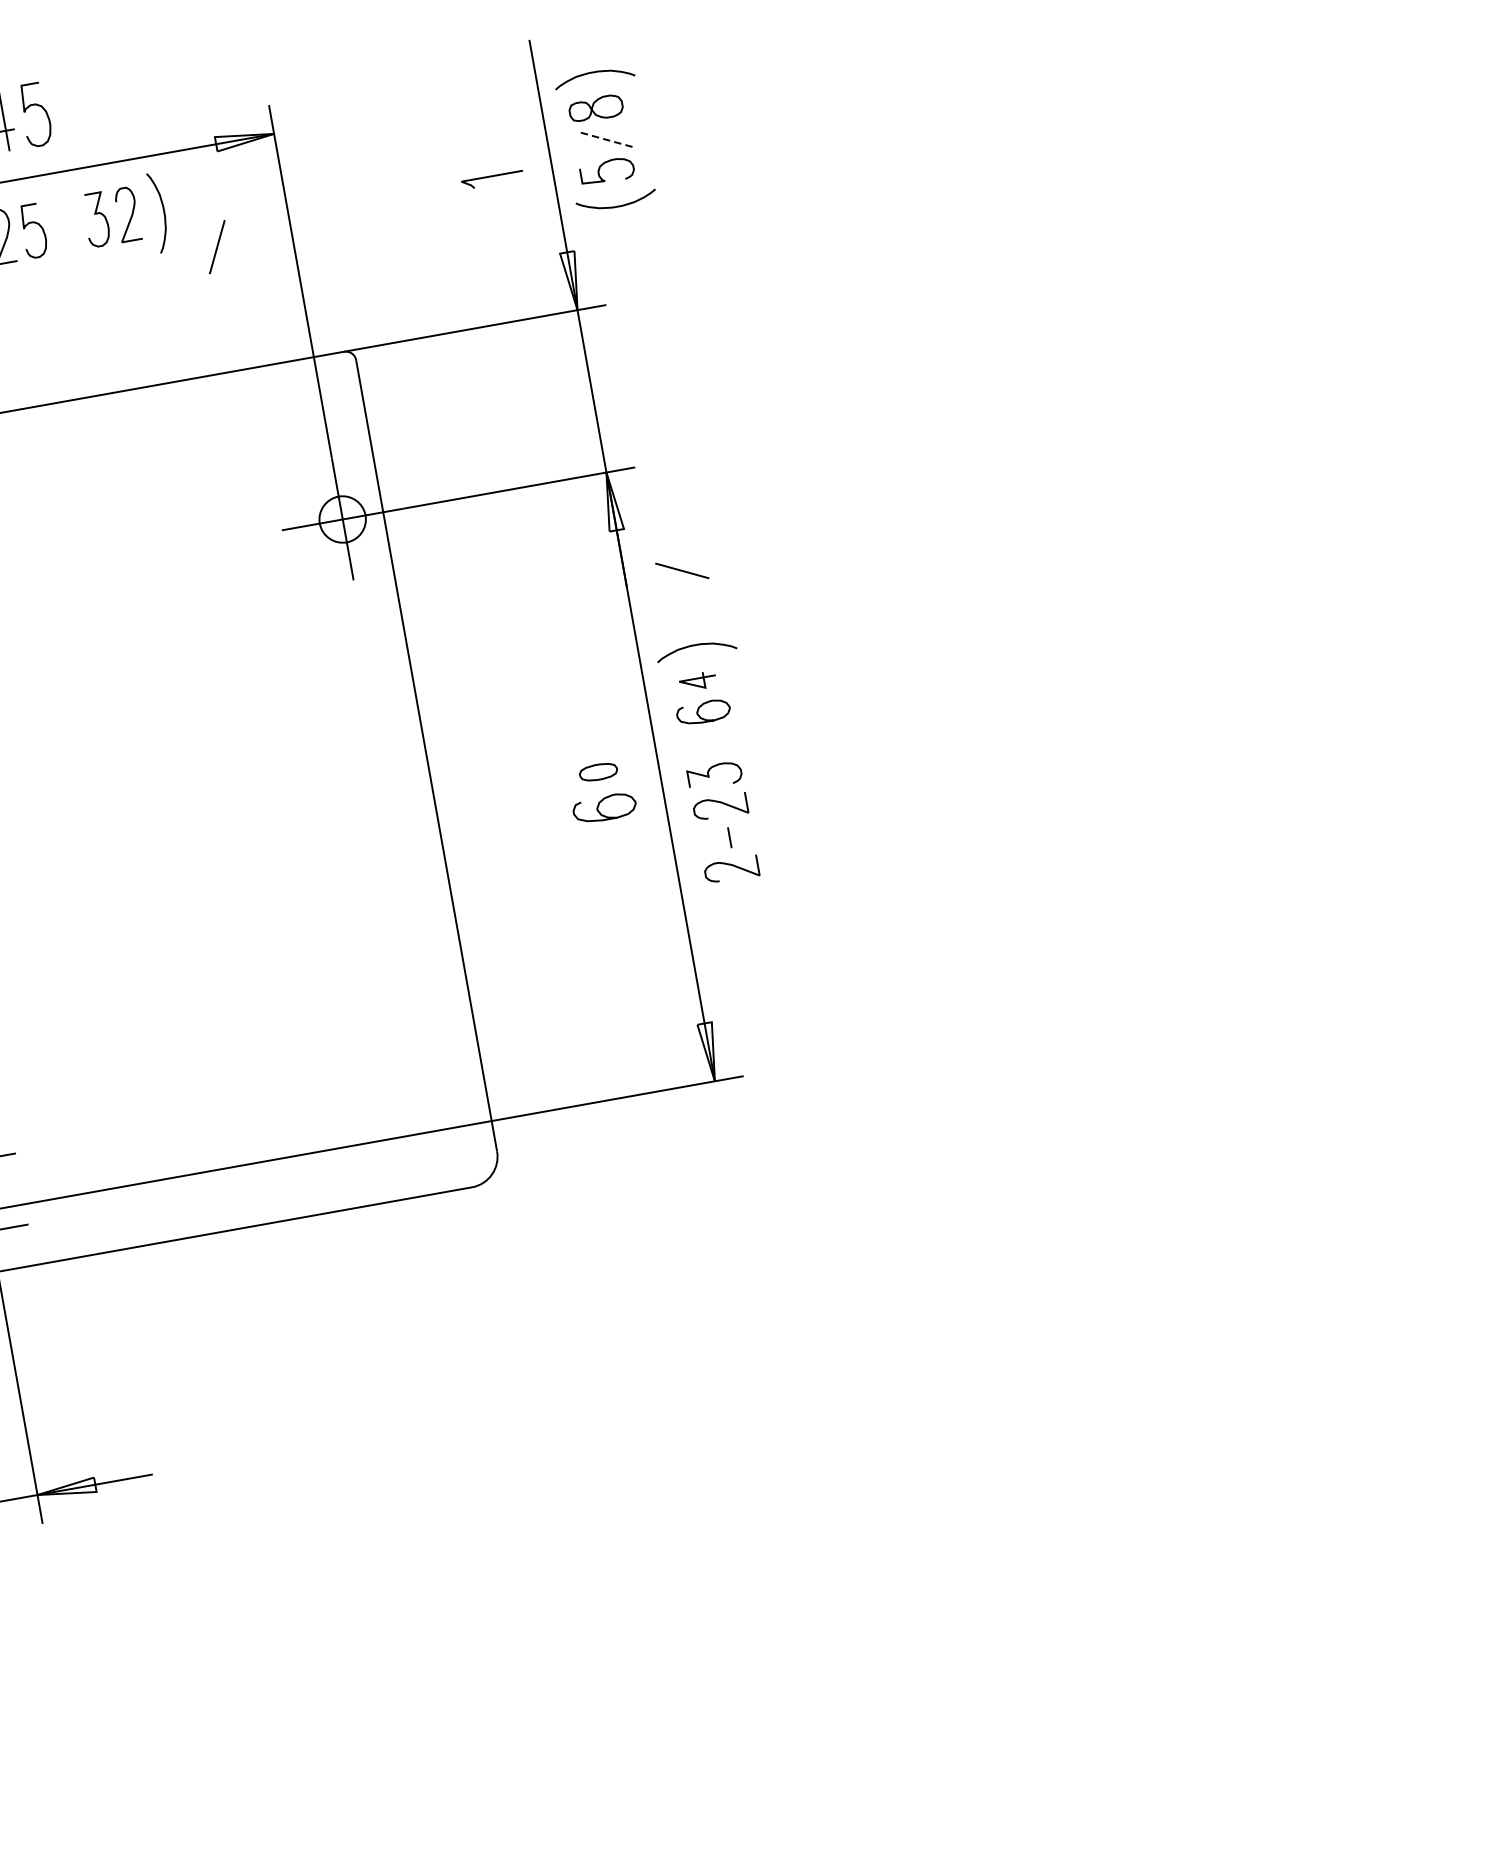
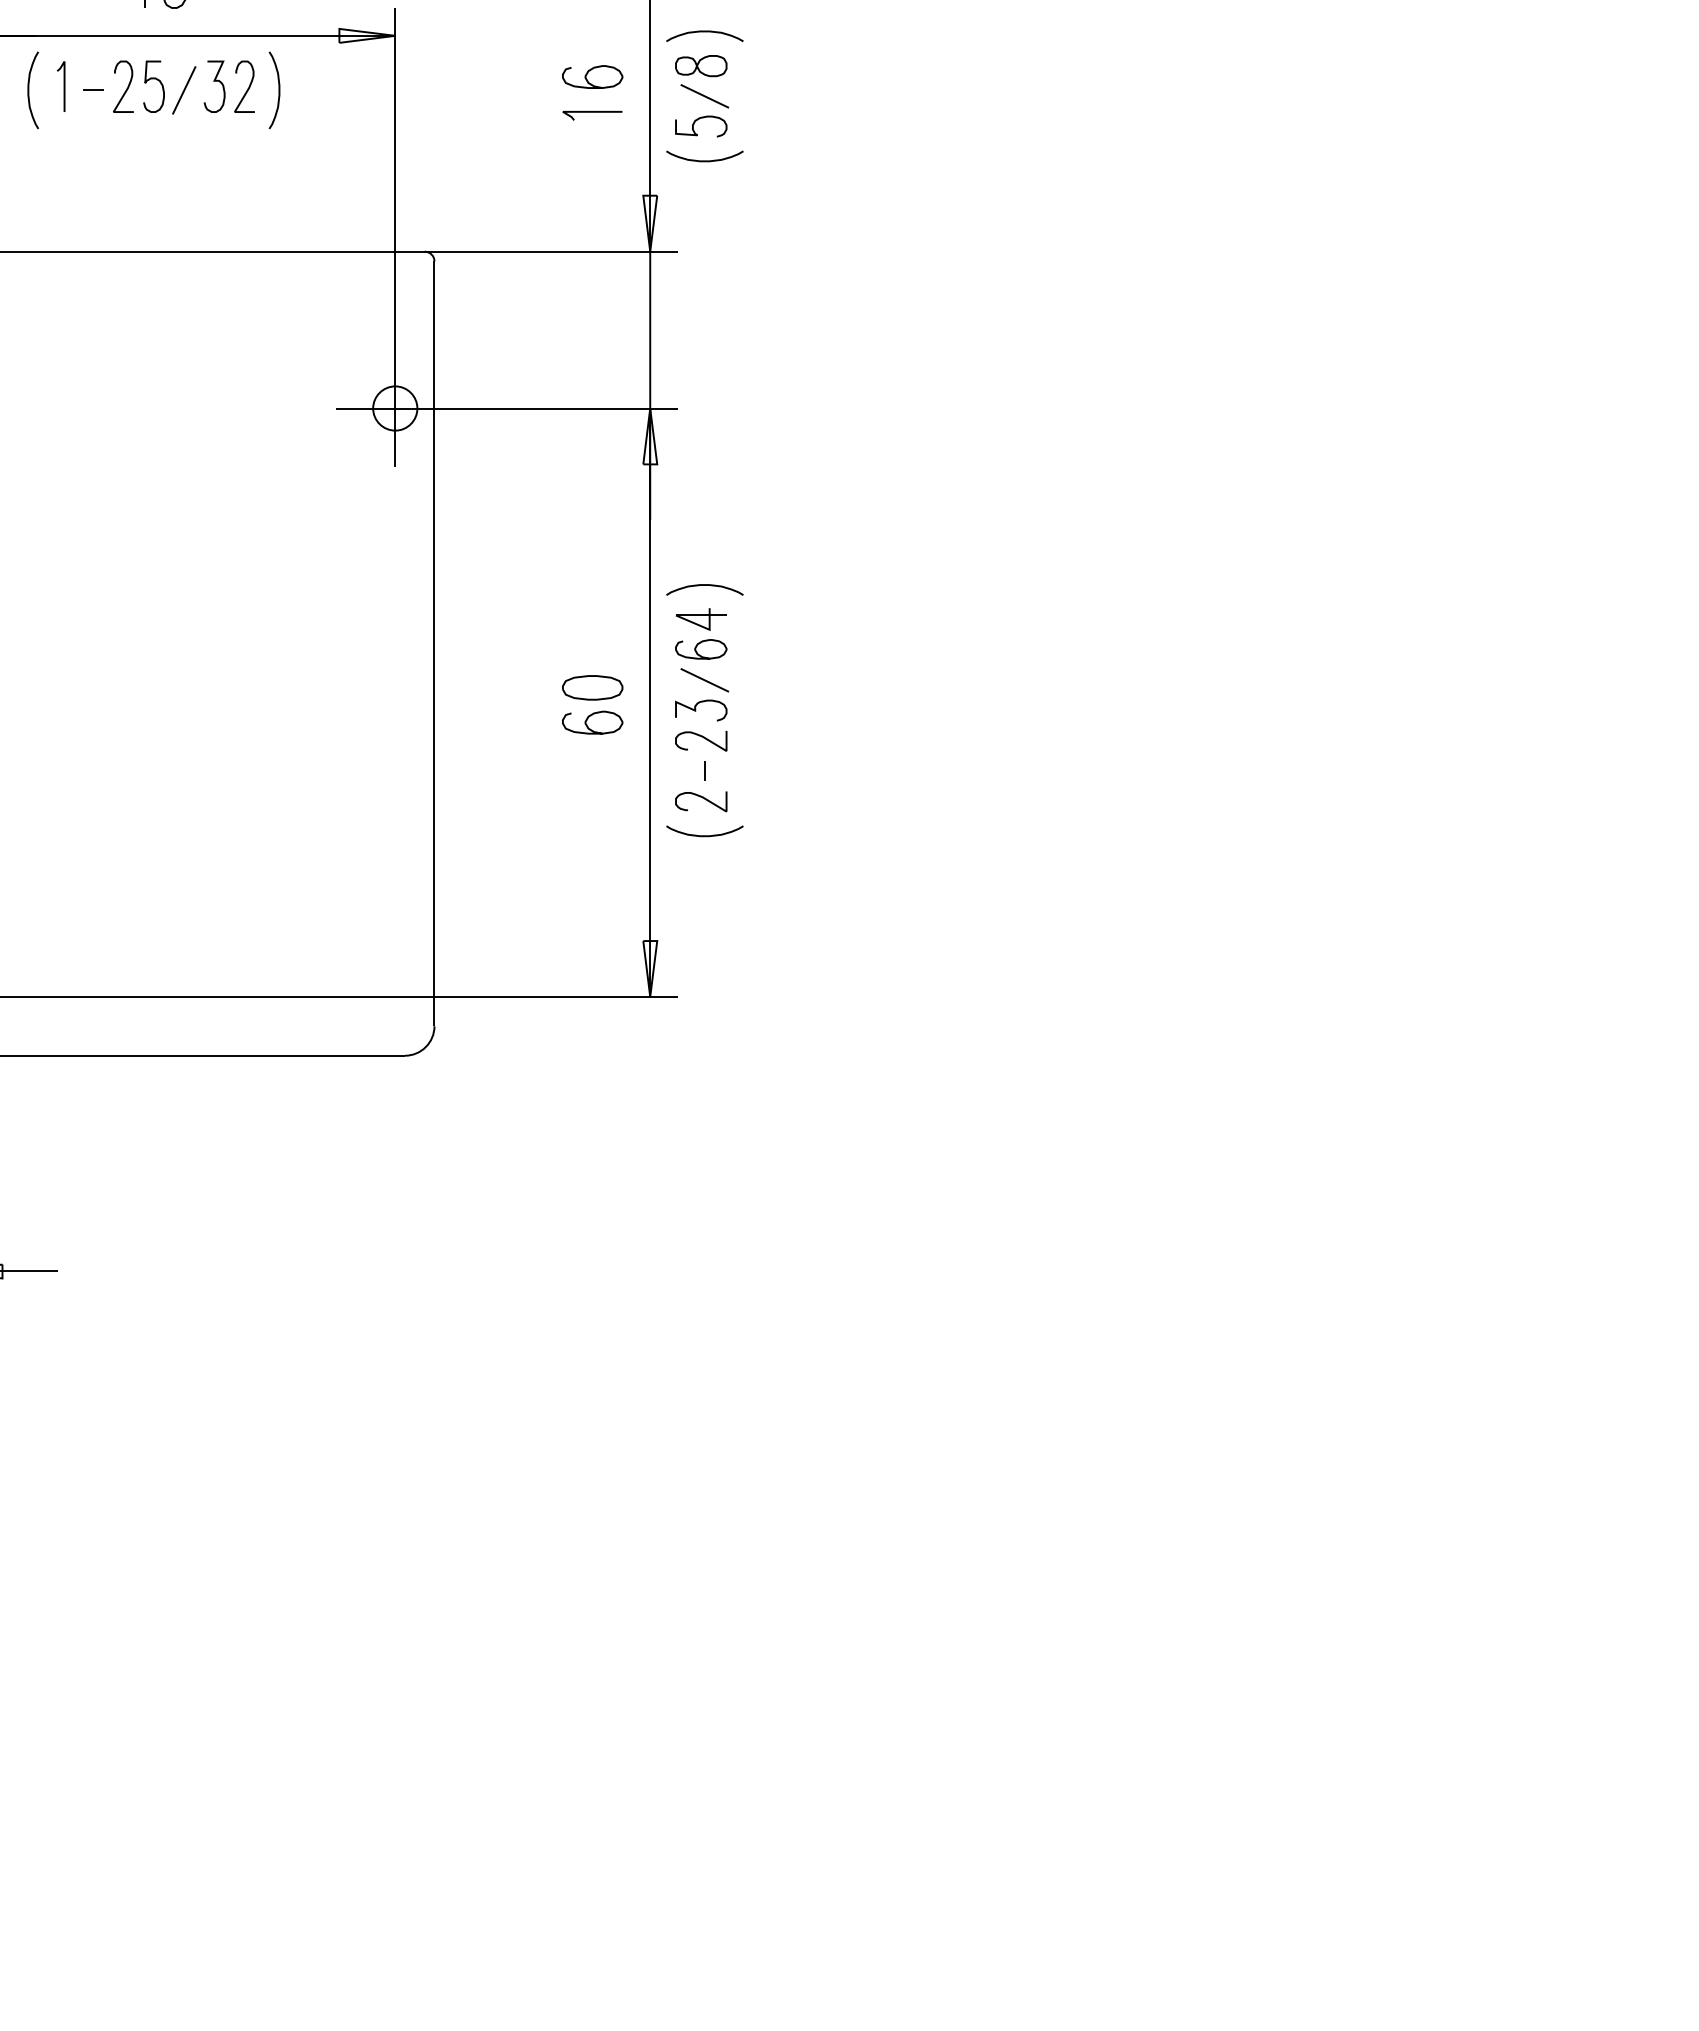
curve: (480, 137) -> (588, 73), added
line: (605, 139) -> (704, 96), dashed -> solid
line: (217, 247) -> (184, 90), moved
line: (681, 571) -> (704, 680), moved
part: (697, 681) -> (700, 619), size x1.43
part: (598, 771) -> (592, 687), size x1.67
curve: (741, 904) -> (704, 835), added

